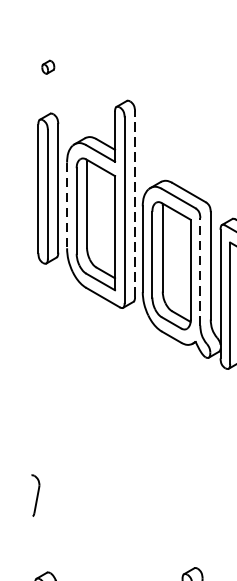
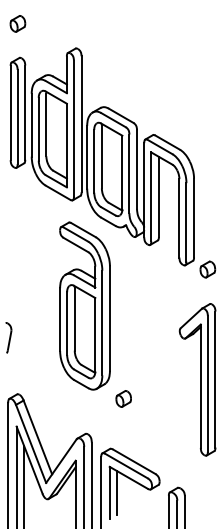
part: (47, 66) -> (17, 23), size x1.67
line: (134, 203) -> (81, 123), dashed -> solid
line: (66, 205) -> (31, 125), dashed -> solid
line: (200, 271) -> (129, 173), dashed -> solid
part: (139, 451) -> (84, 305), added

